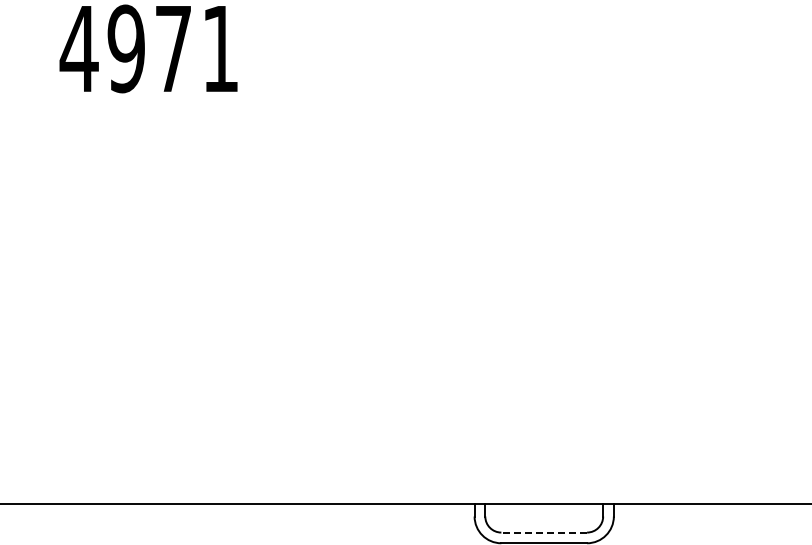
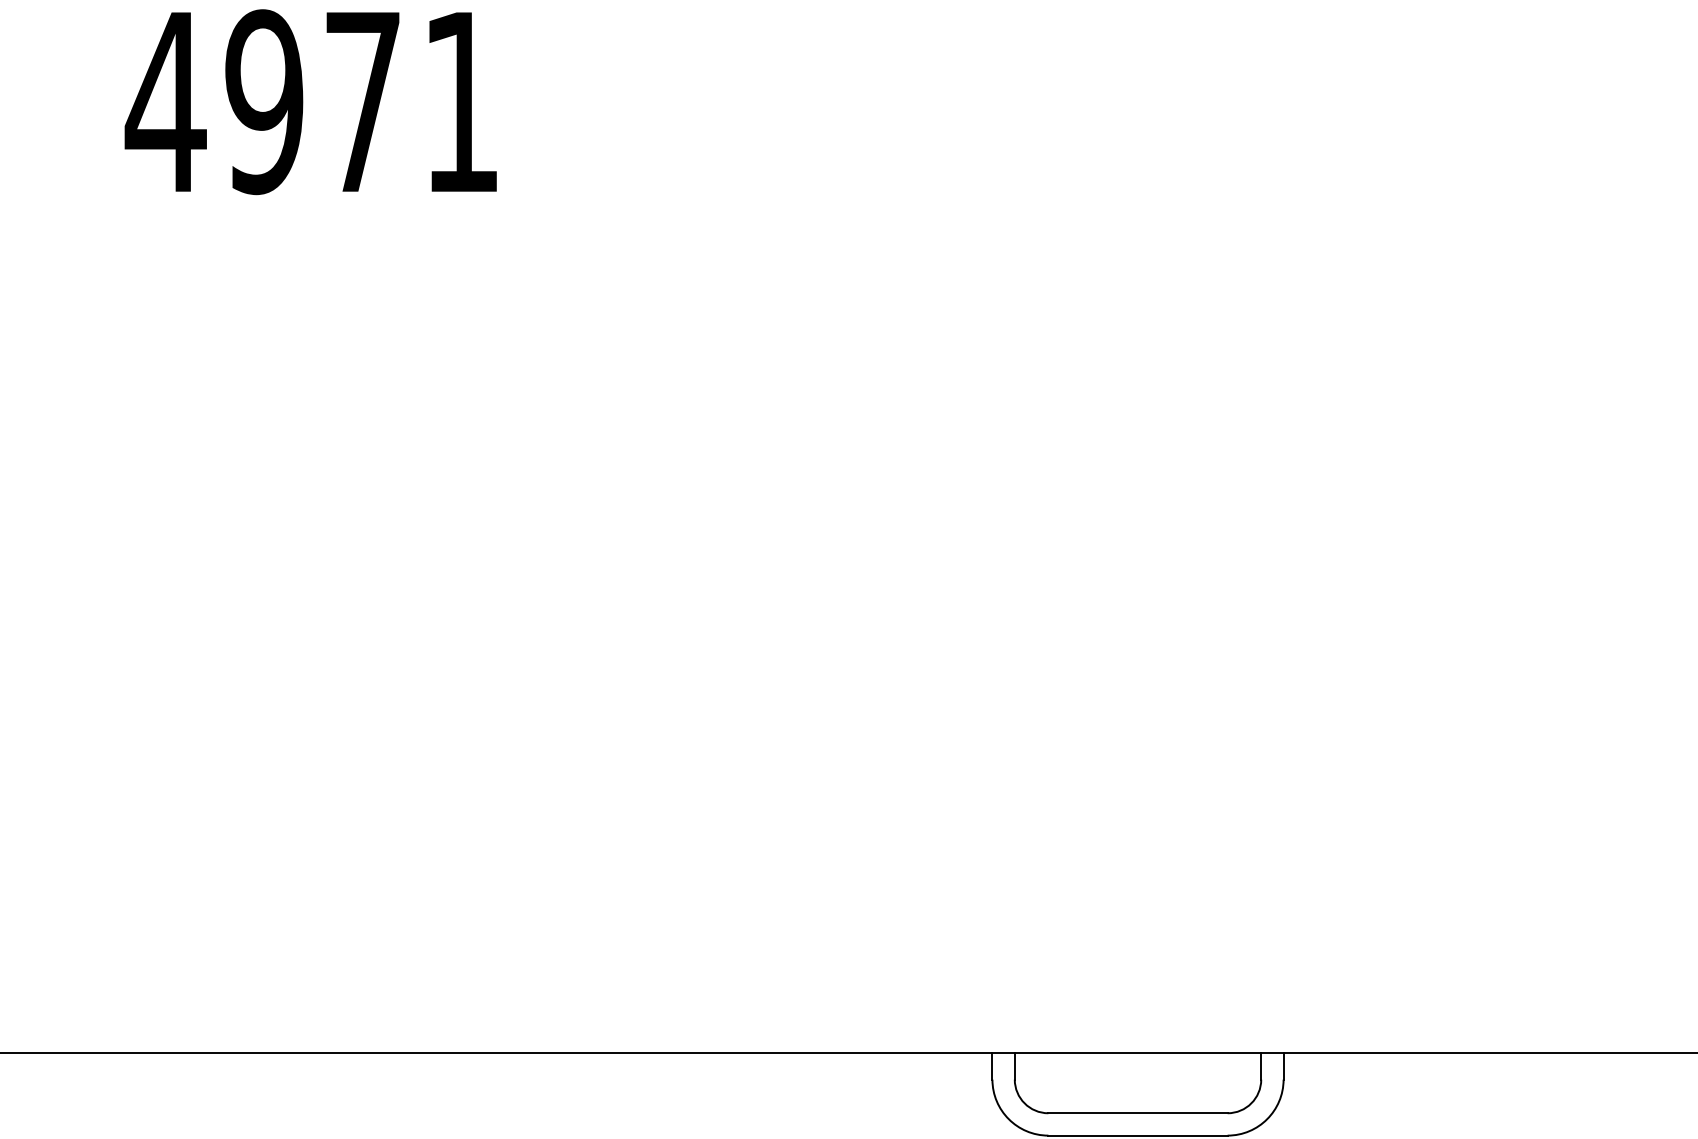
line: (544, 532) -> (1138, 1113), dashed -> solid

